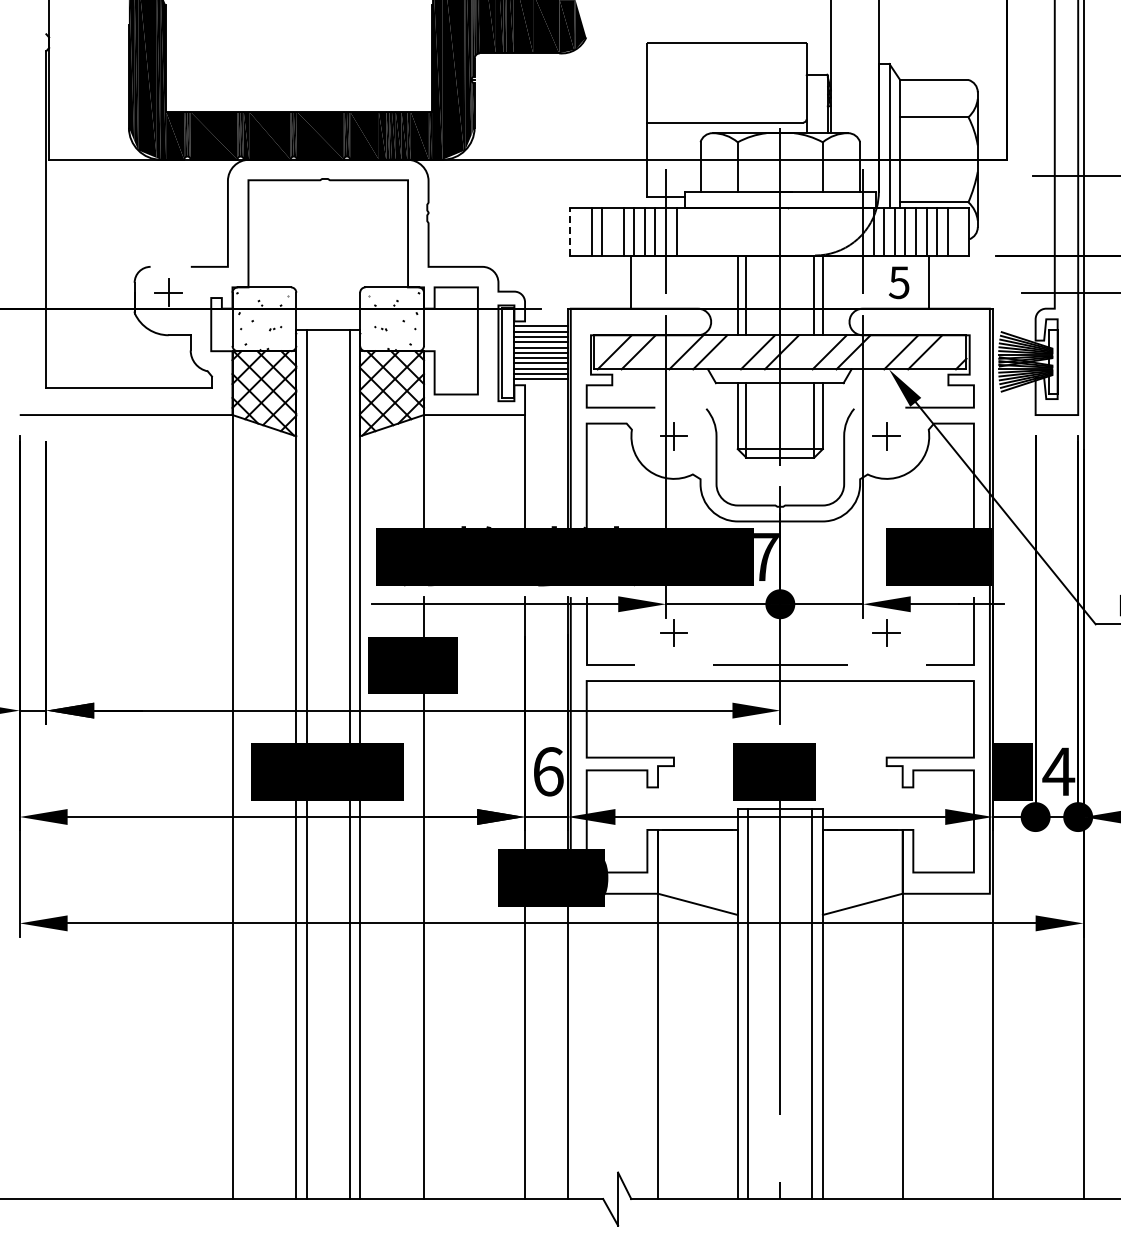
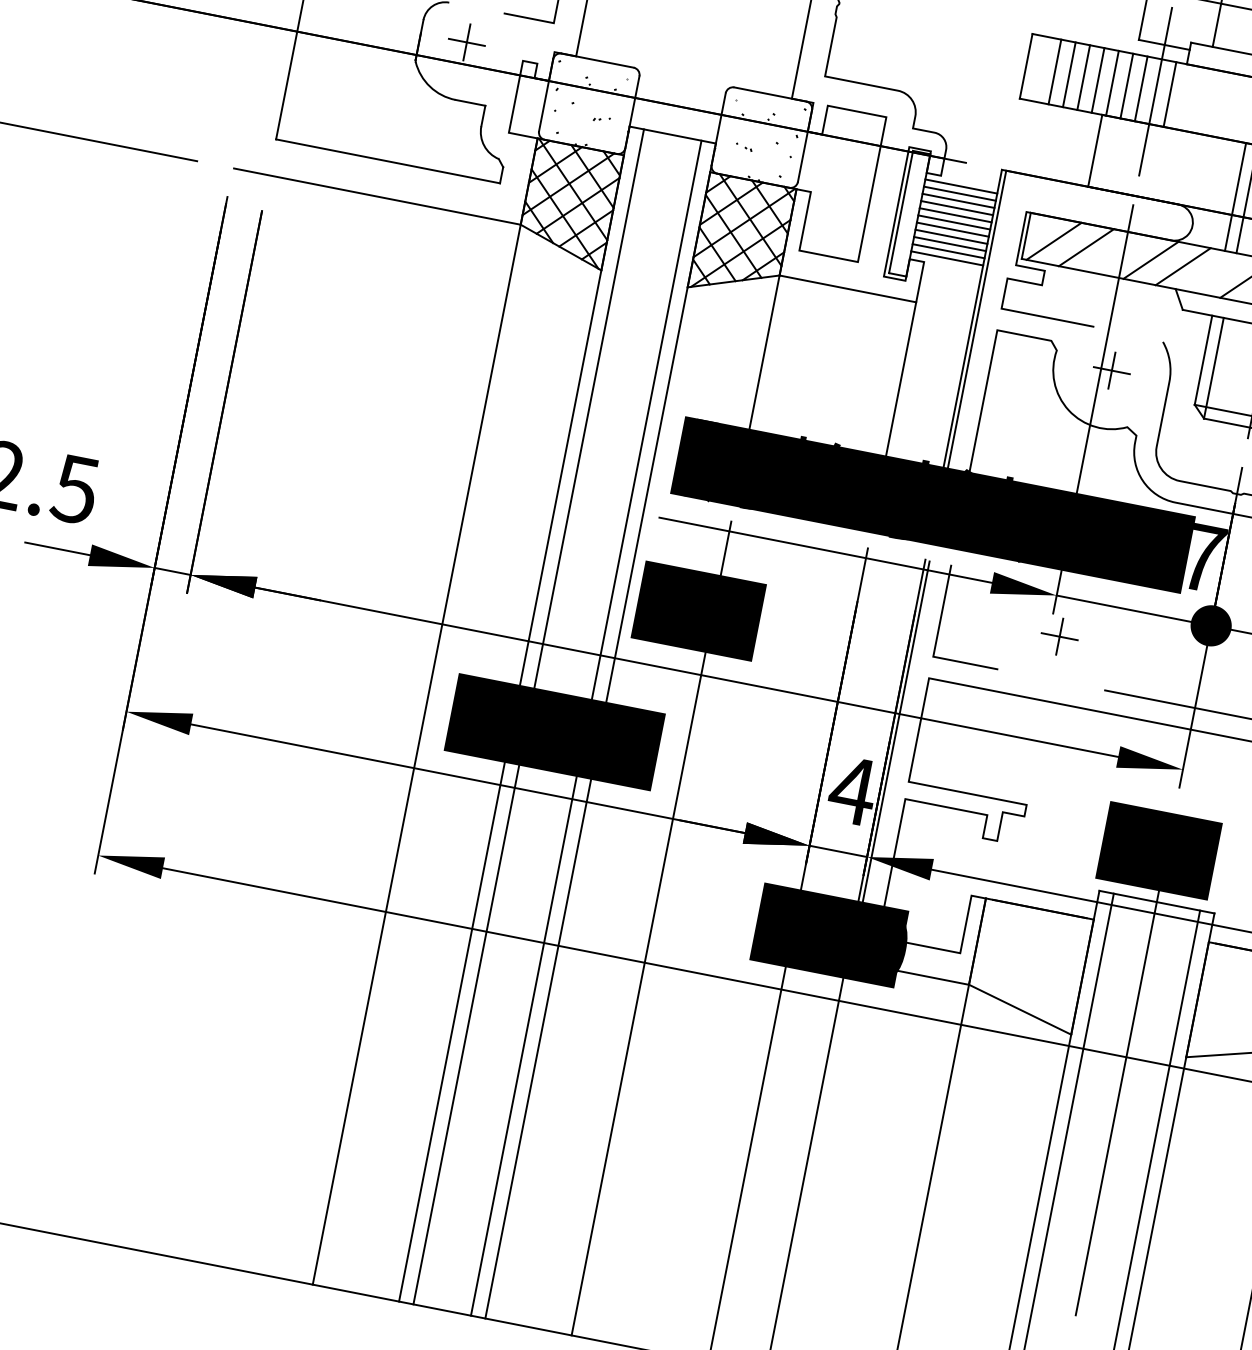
line: (570, 231) -> (1026, 66), dashed -> solid
line: (612, 231) -> (1083, 77), added
text: (547, 771) -> (852, 790), 6 -> 4

